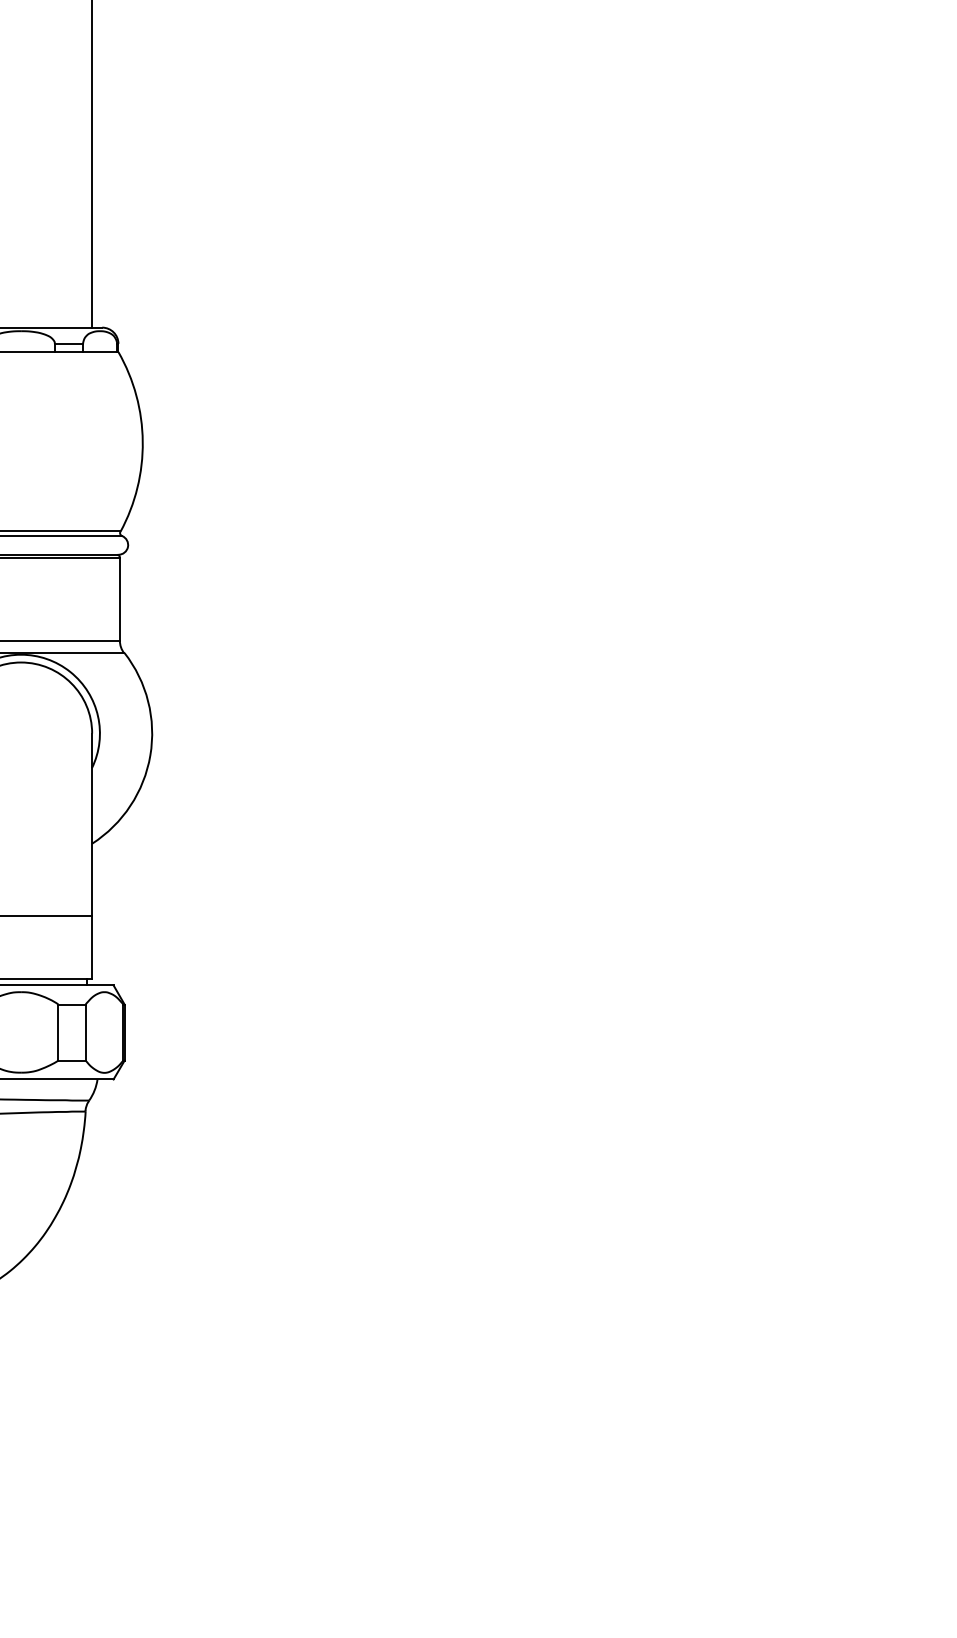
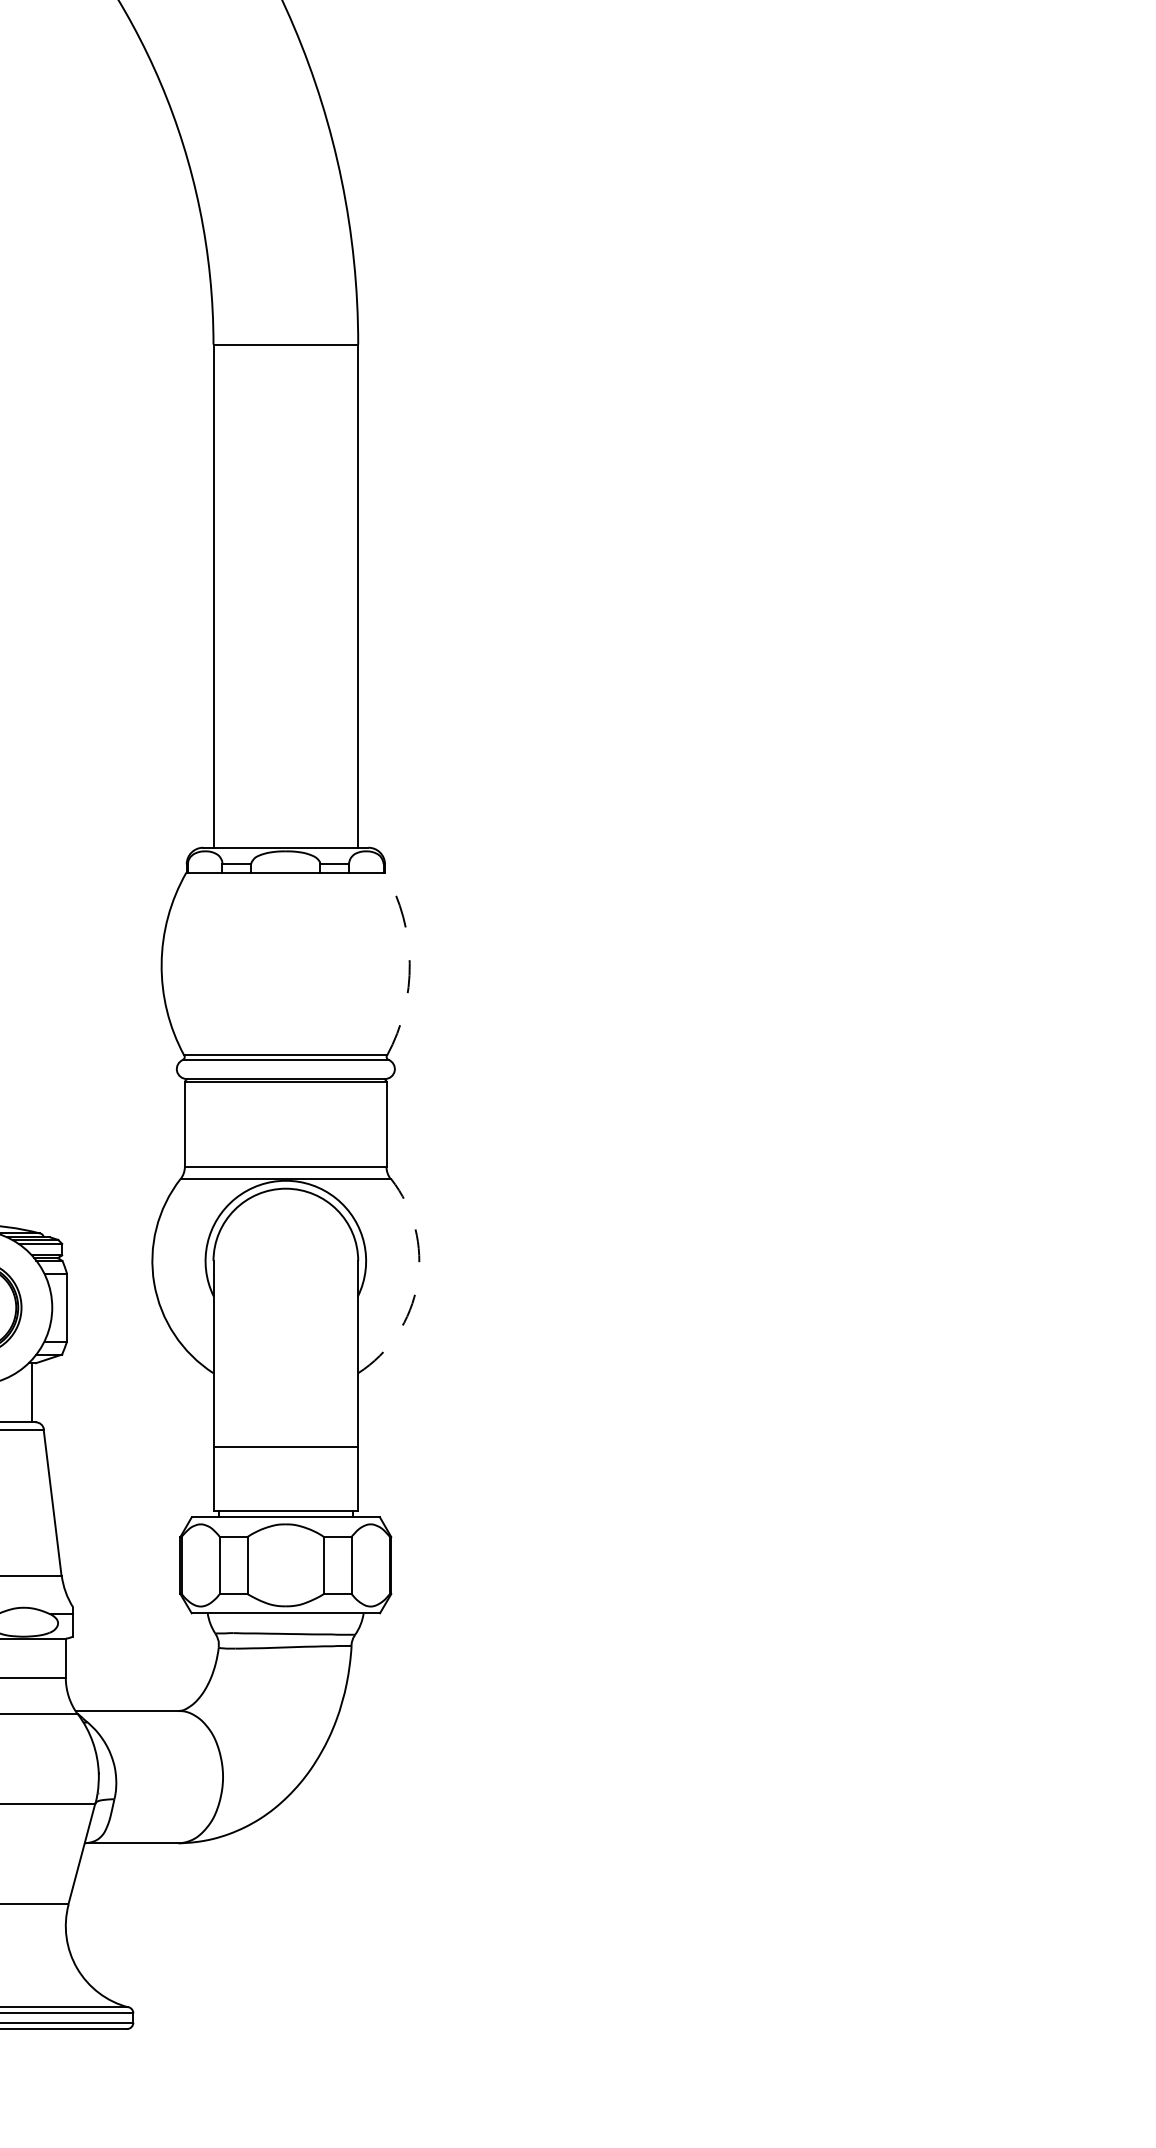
arc: (142, 441) -> (409, 963), solid -> dashed
arc: (150, 755) -> (417, 1283), solid -> dashed

